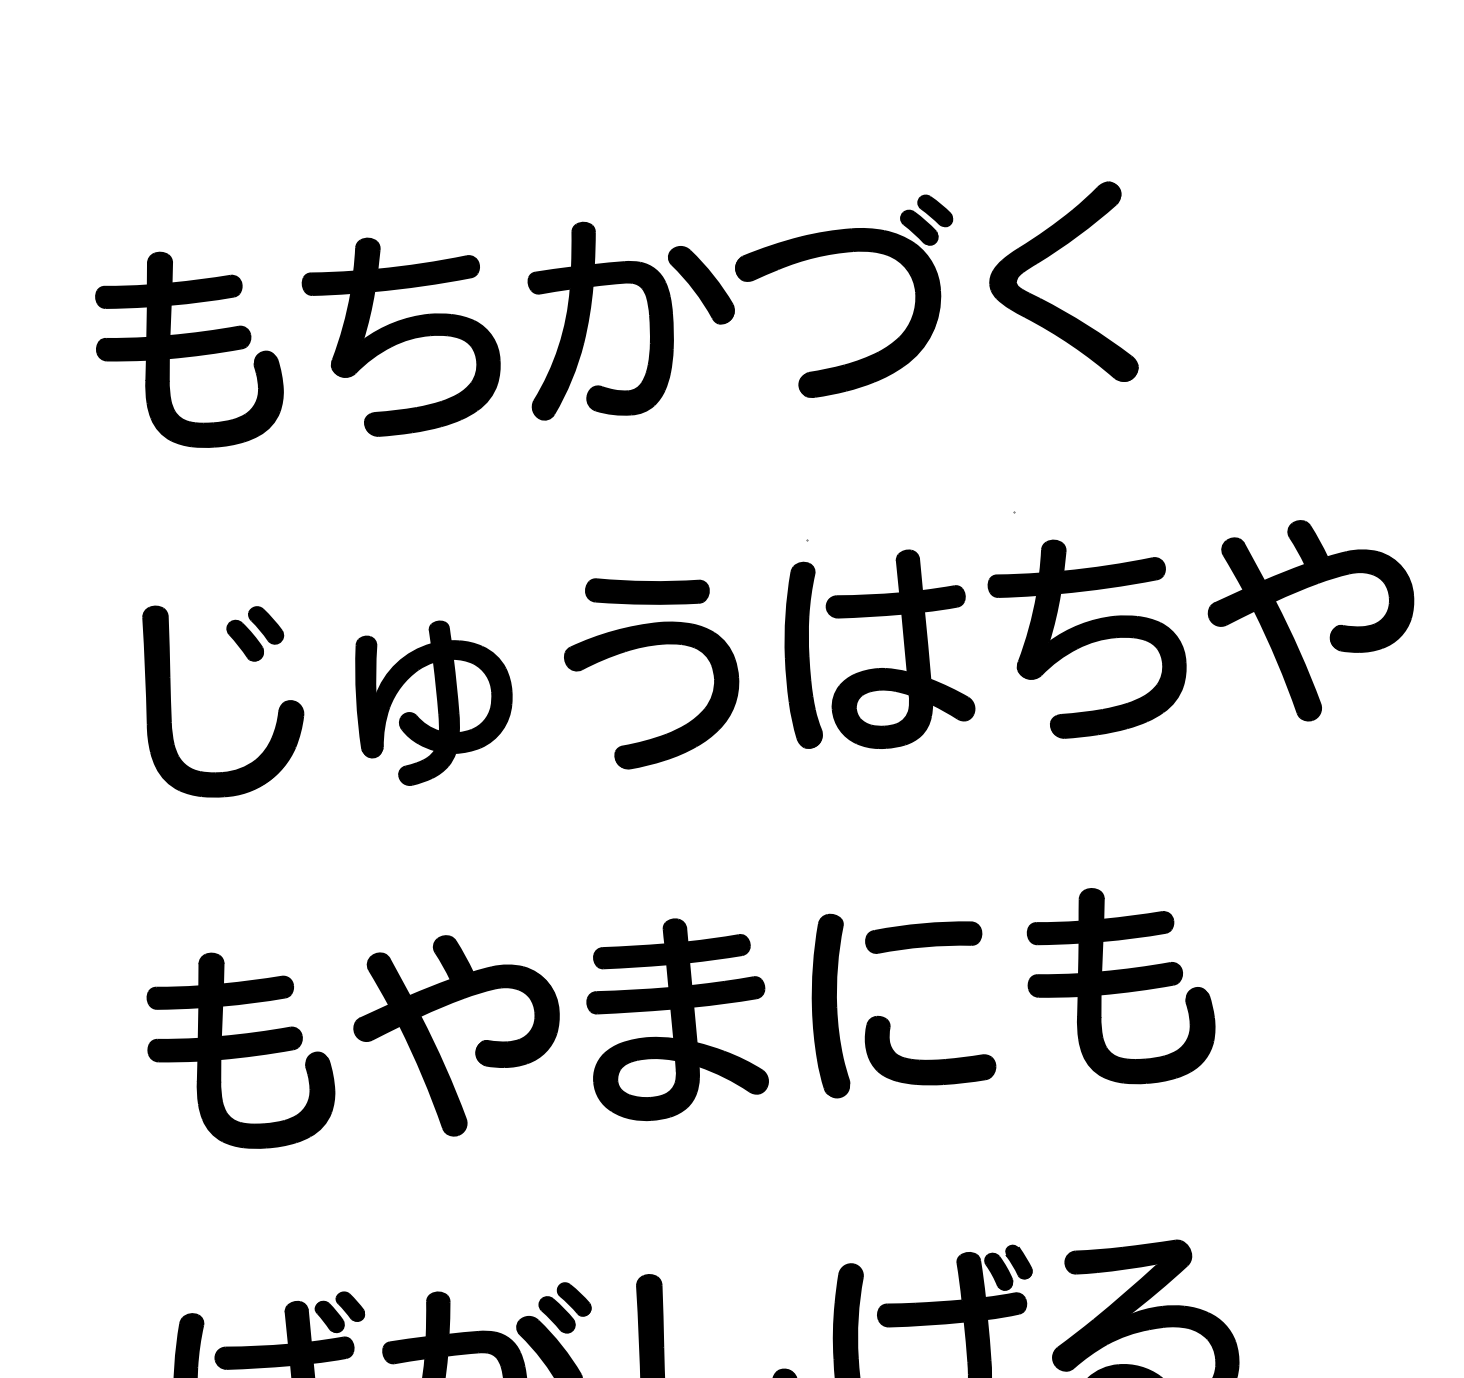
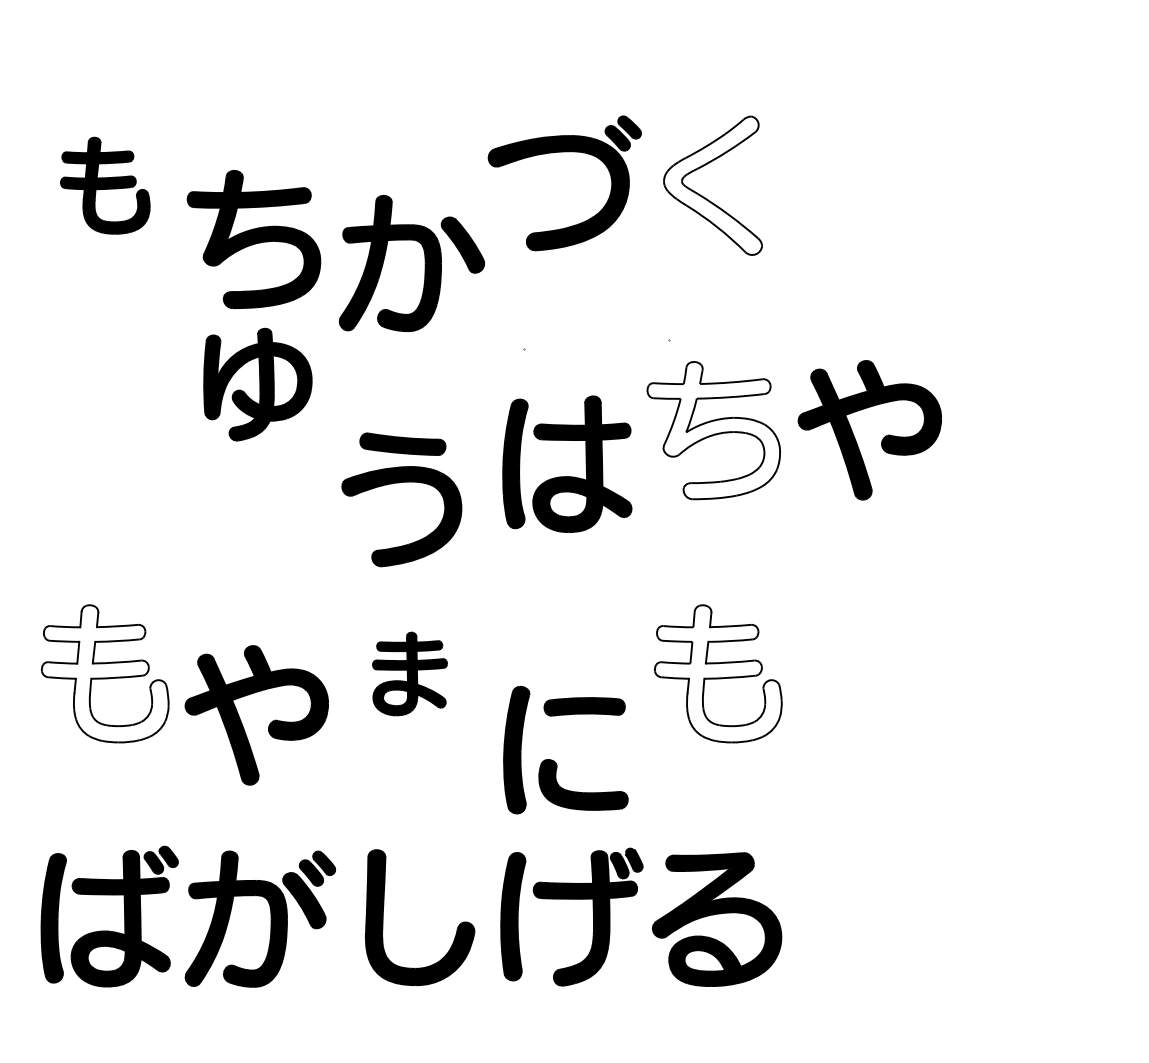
fill: (1061, 285) -> (713, 185), removed
part: (648, 314) -> (424, 262), moved
part: (401, 333) -> (253, 238), moved
part: (188, 349) -> (105, 185), size x0.7
fill: (1087, 636) -> (713, 430), removed
part: (646, 647) -> (399, 483), moved
part: (249, 661) -> (131, 404), removed
part: (879, 668) -> (567, 476), moved
part: (434, 702) -> (257, 384), moved
fill: (1118, 985) -> (717, 673), removed
part: (885, 1016) -> (554, 760), moved
part: (676, 1017) -> (409, 673), size x0.6
part: (475, 1048) -> (268, 725), moved
fill: (238, 1050) -> (104, 673), removed

